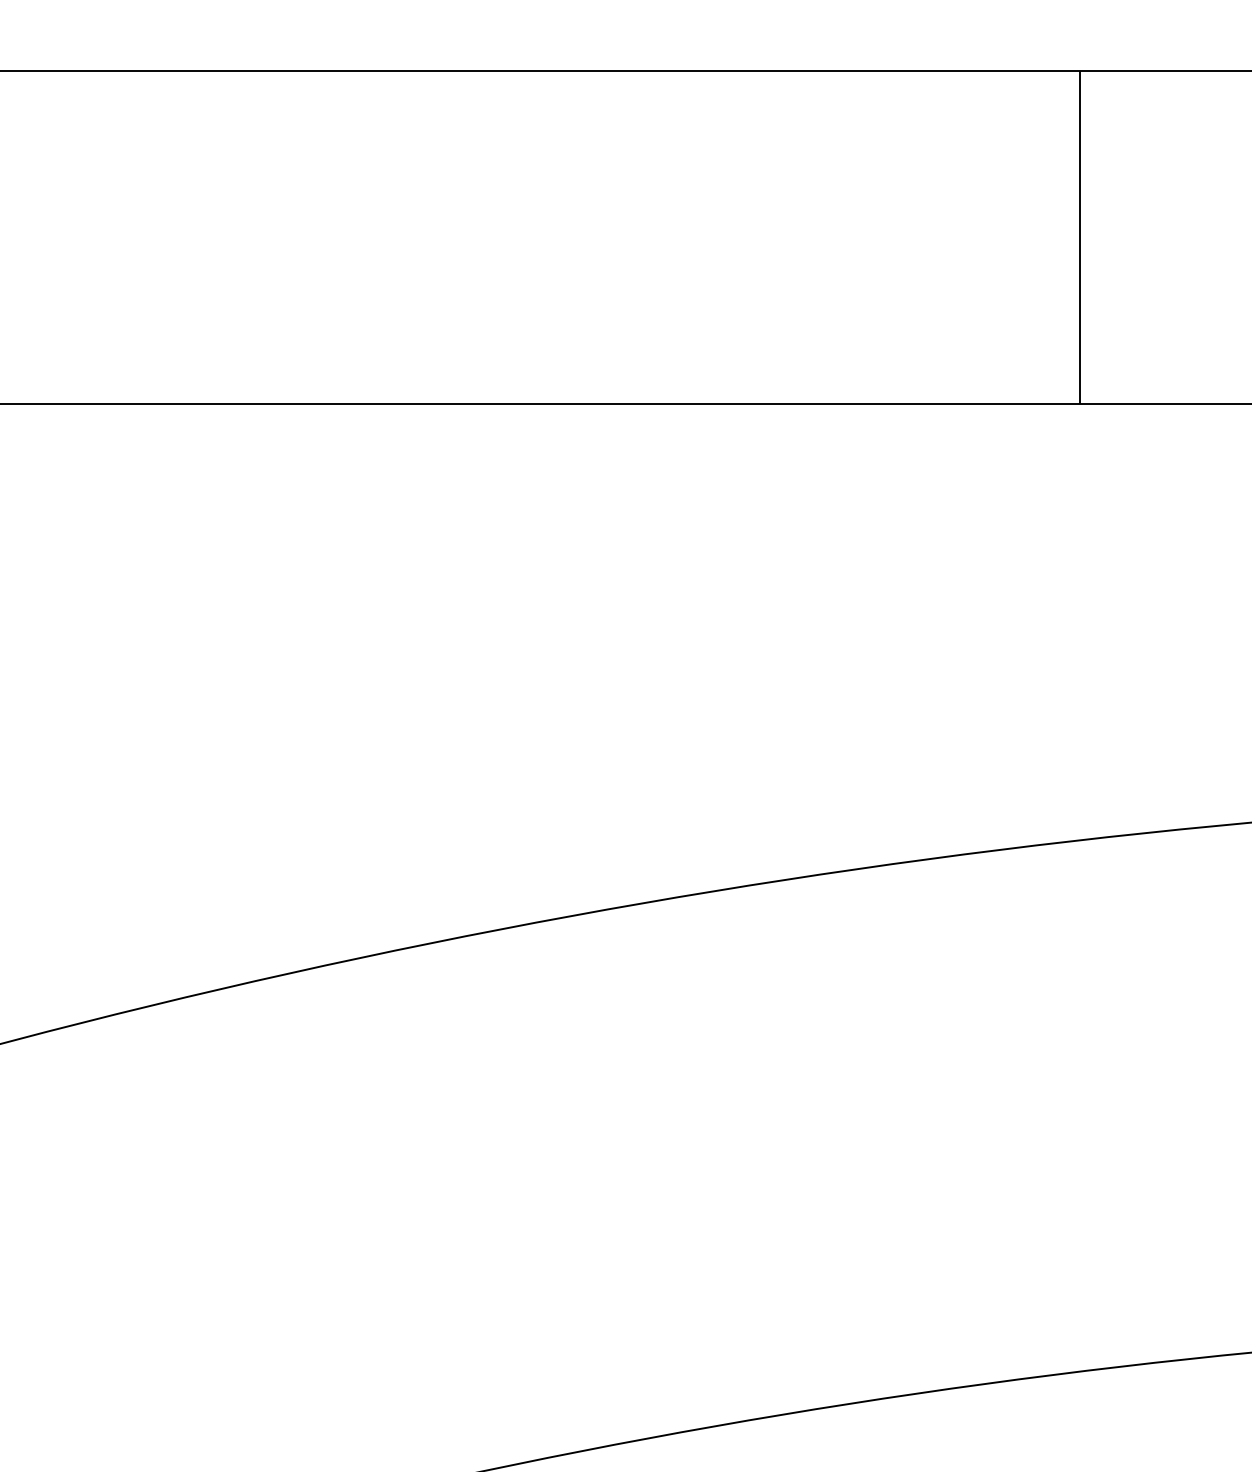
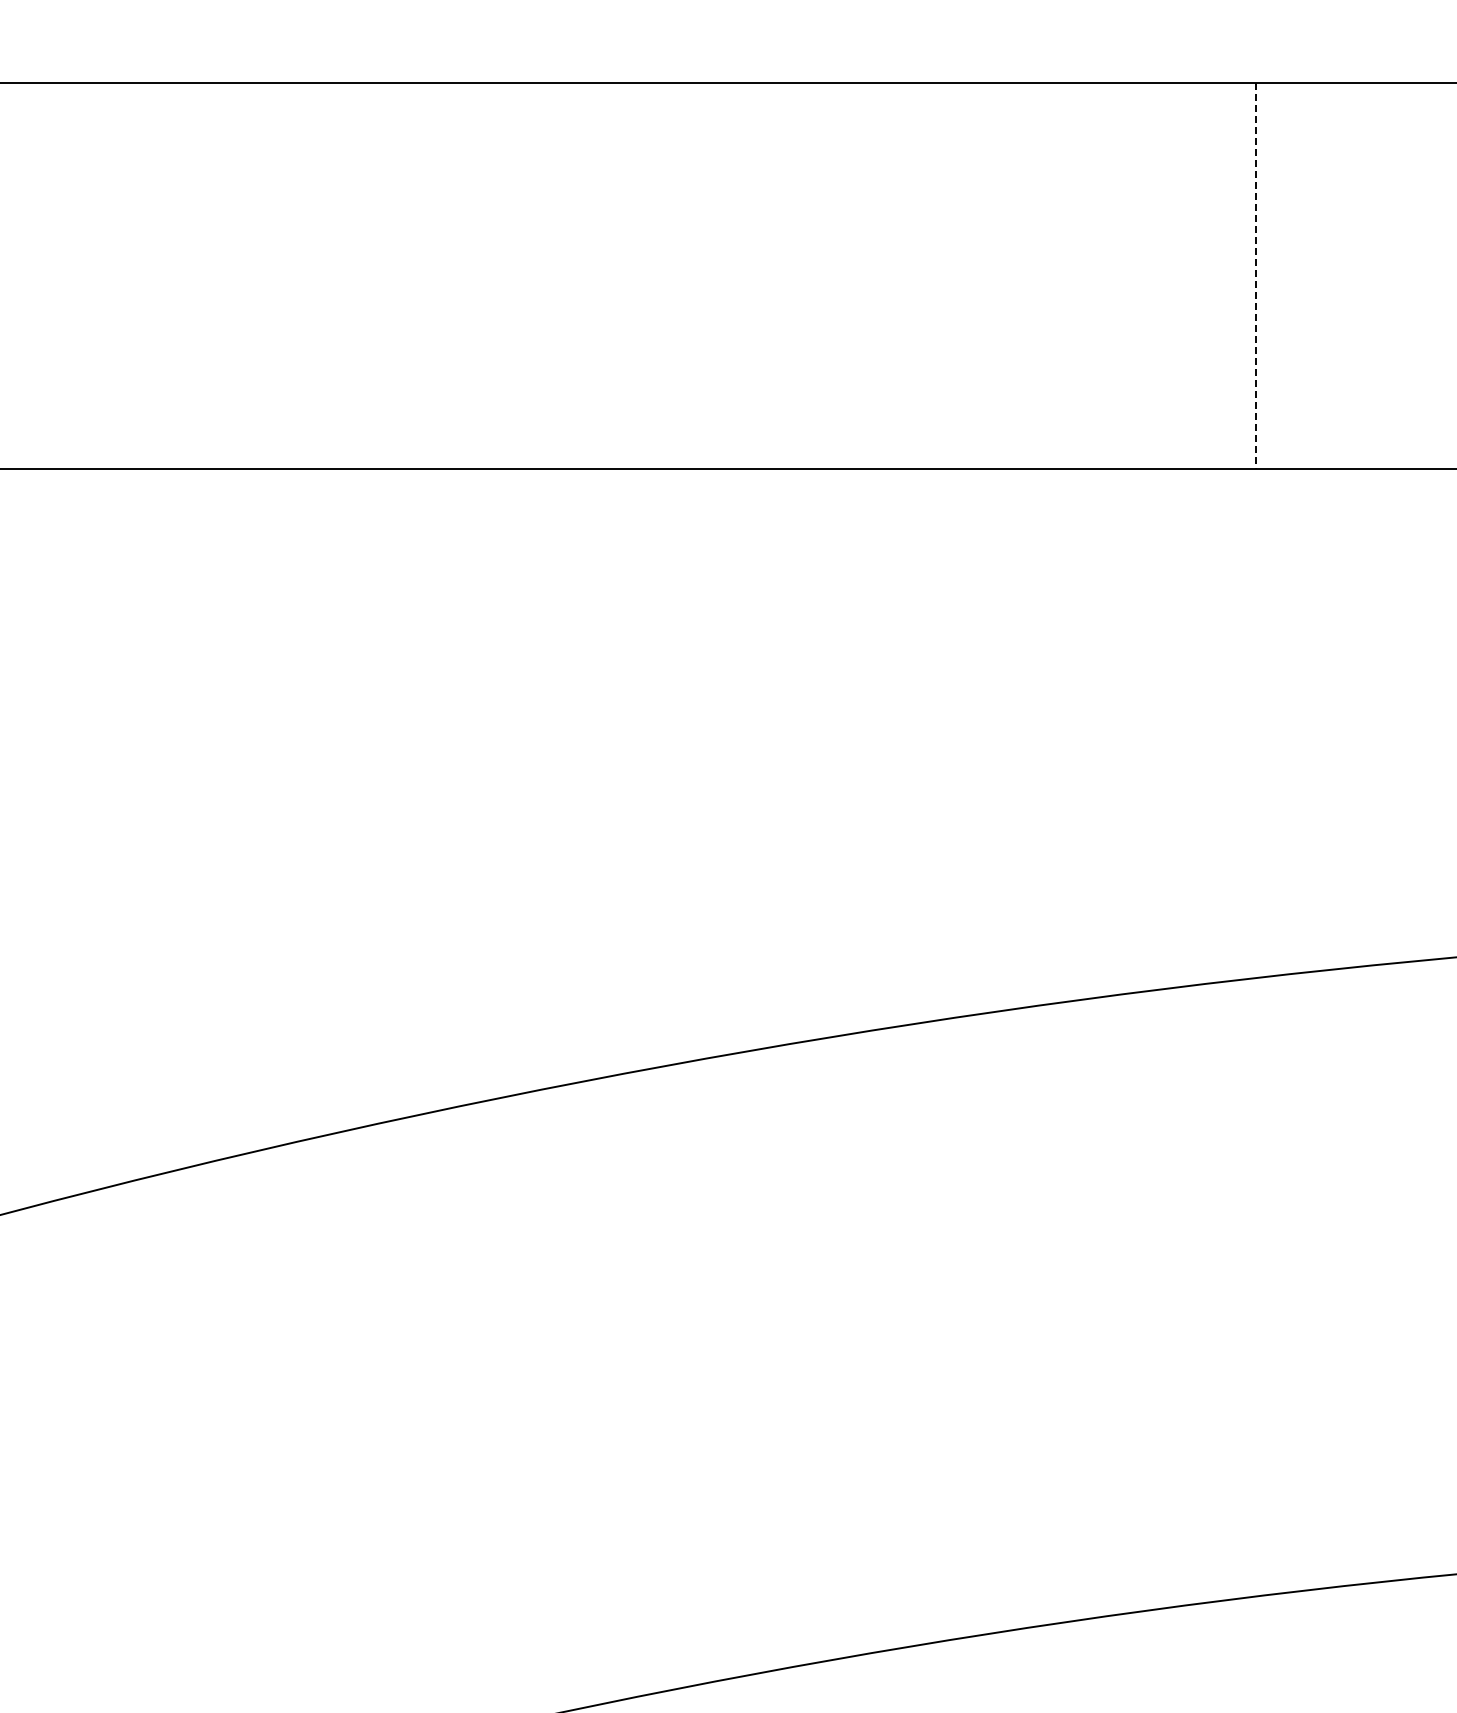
line: (1079, 237) -> (1256, 276), solid -> dashed

